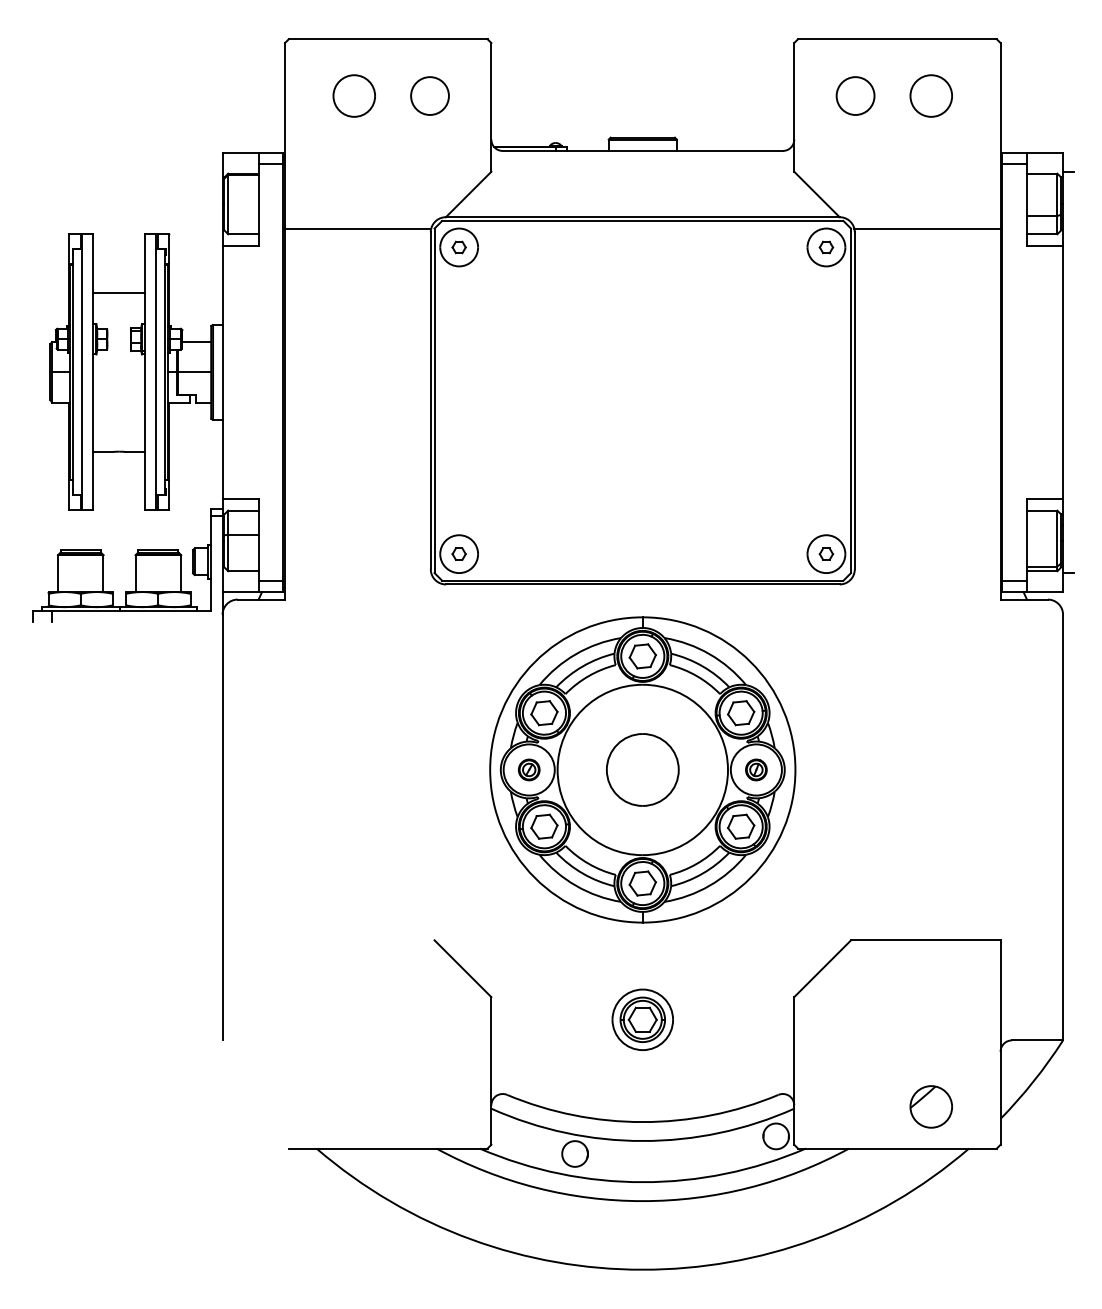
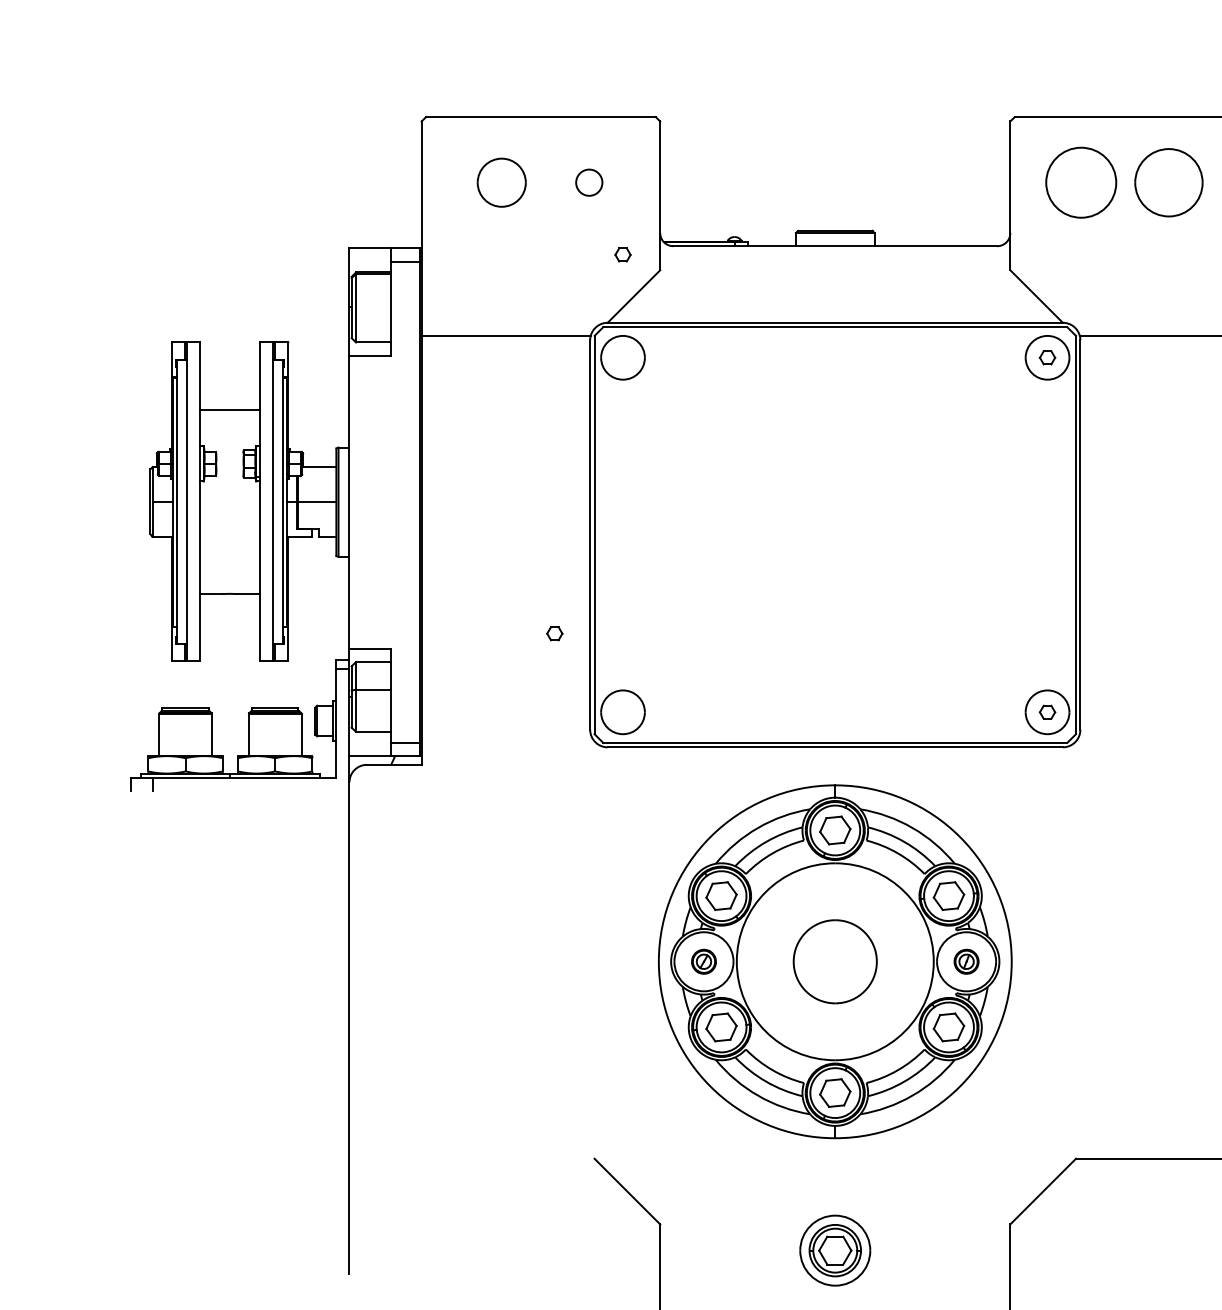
circle: (429, 95) -> (588, 182), size x0.6
circle: (855, 95) -> (1081, 182), size x1.6
part: (930, 95) -> (1167, 182), size x1.4
part: (458, 247) -> (622, 254), moved
part: (458, 553) -> (554, 632), moved

